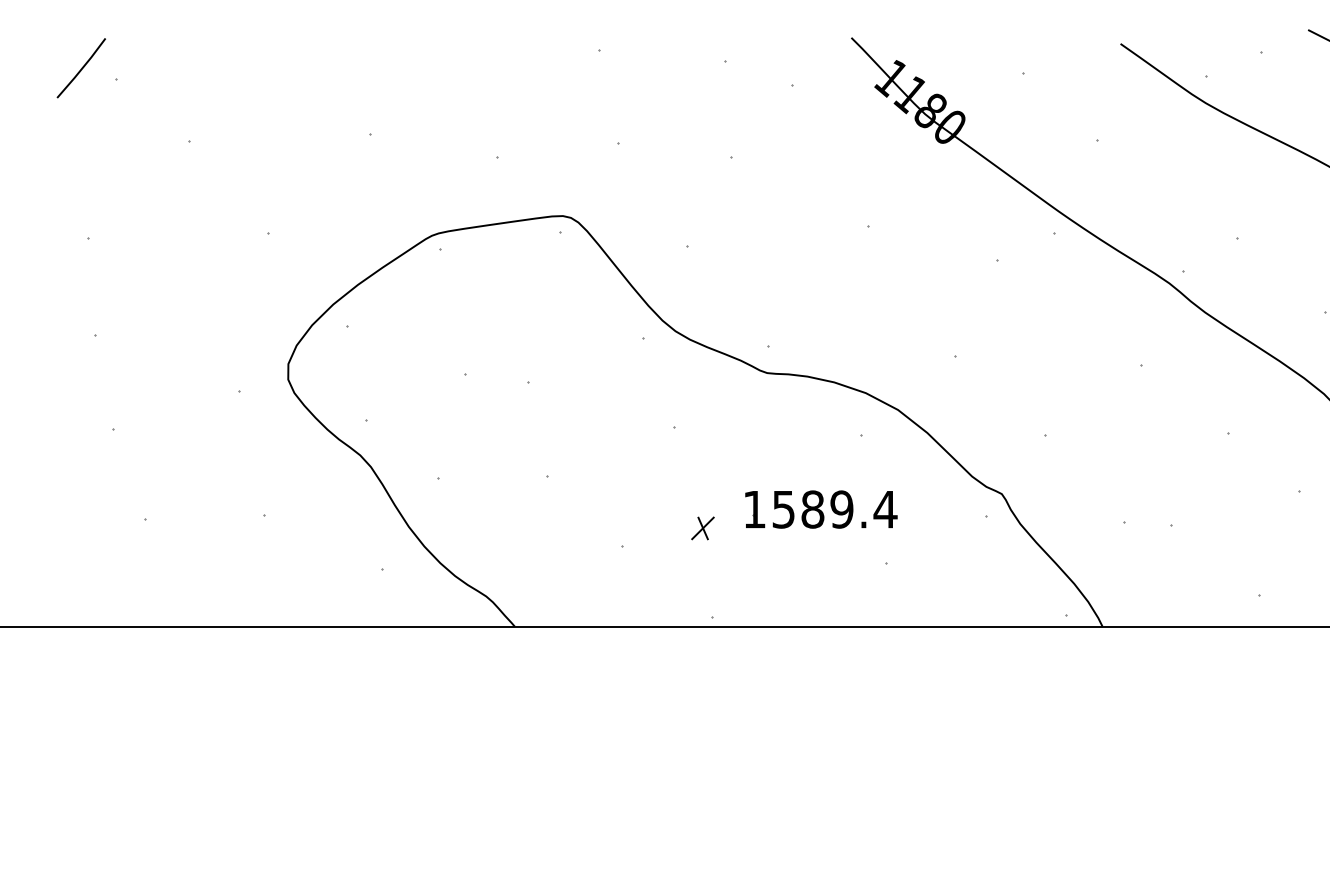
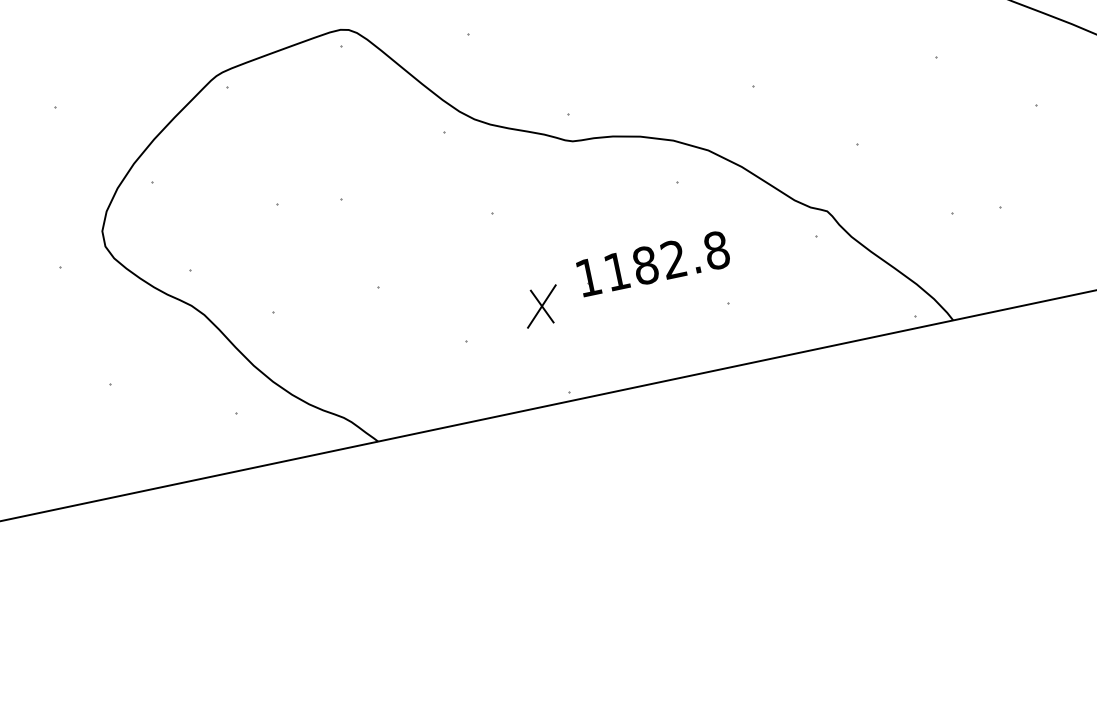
text: (834, 509) -> (666, 260), 1589.4 -> 1182.8
part: (702, 528) -> (541, 306), size x1.67

